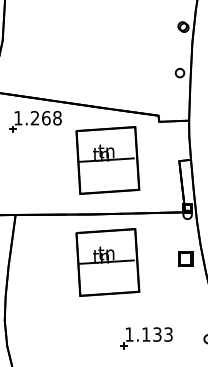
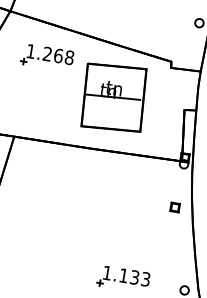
part: (35, 121) -> (47, 57), moved
part: (185, 258) -> (174, 207), size x0.62
part: (107, 262) -> (97, 198), removed

